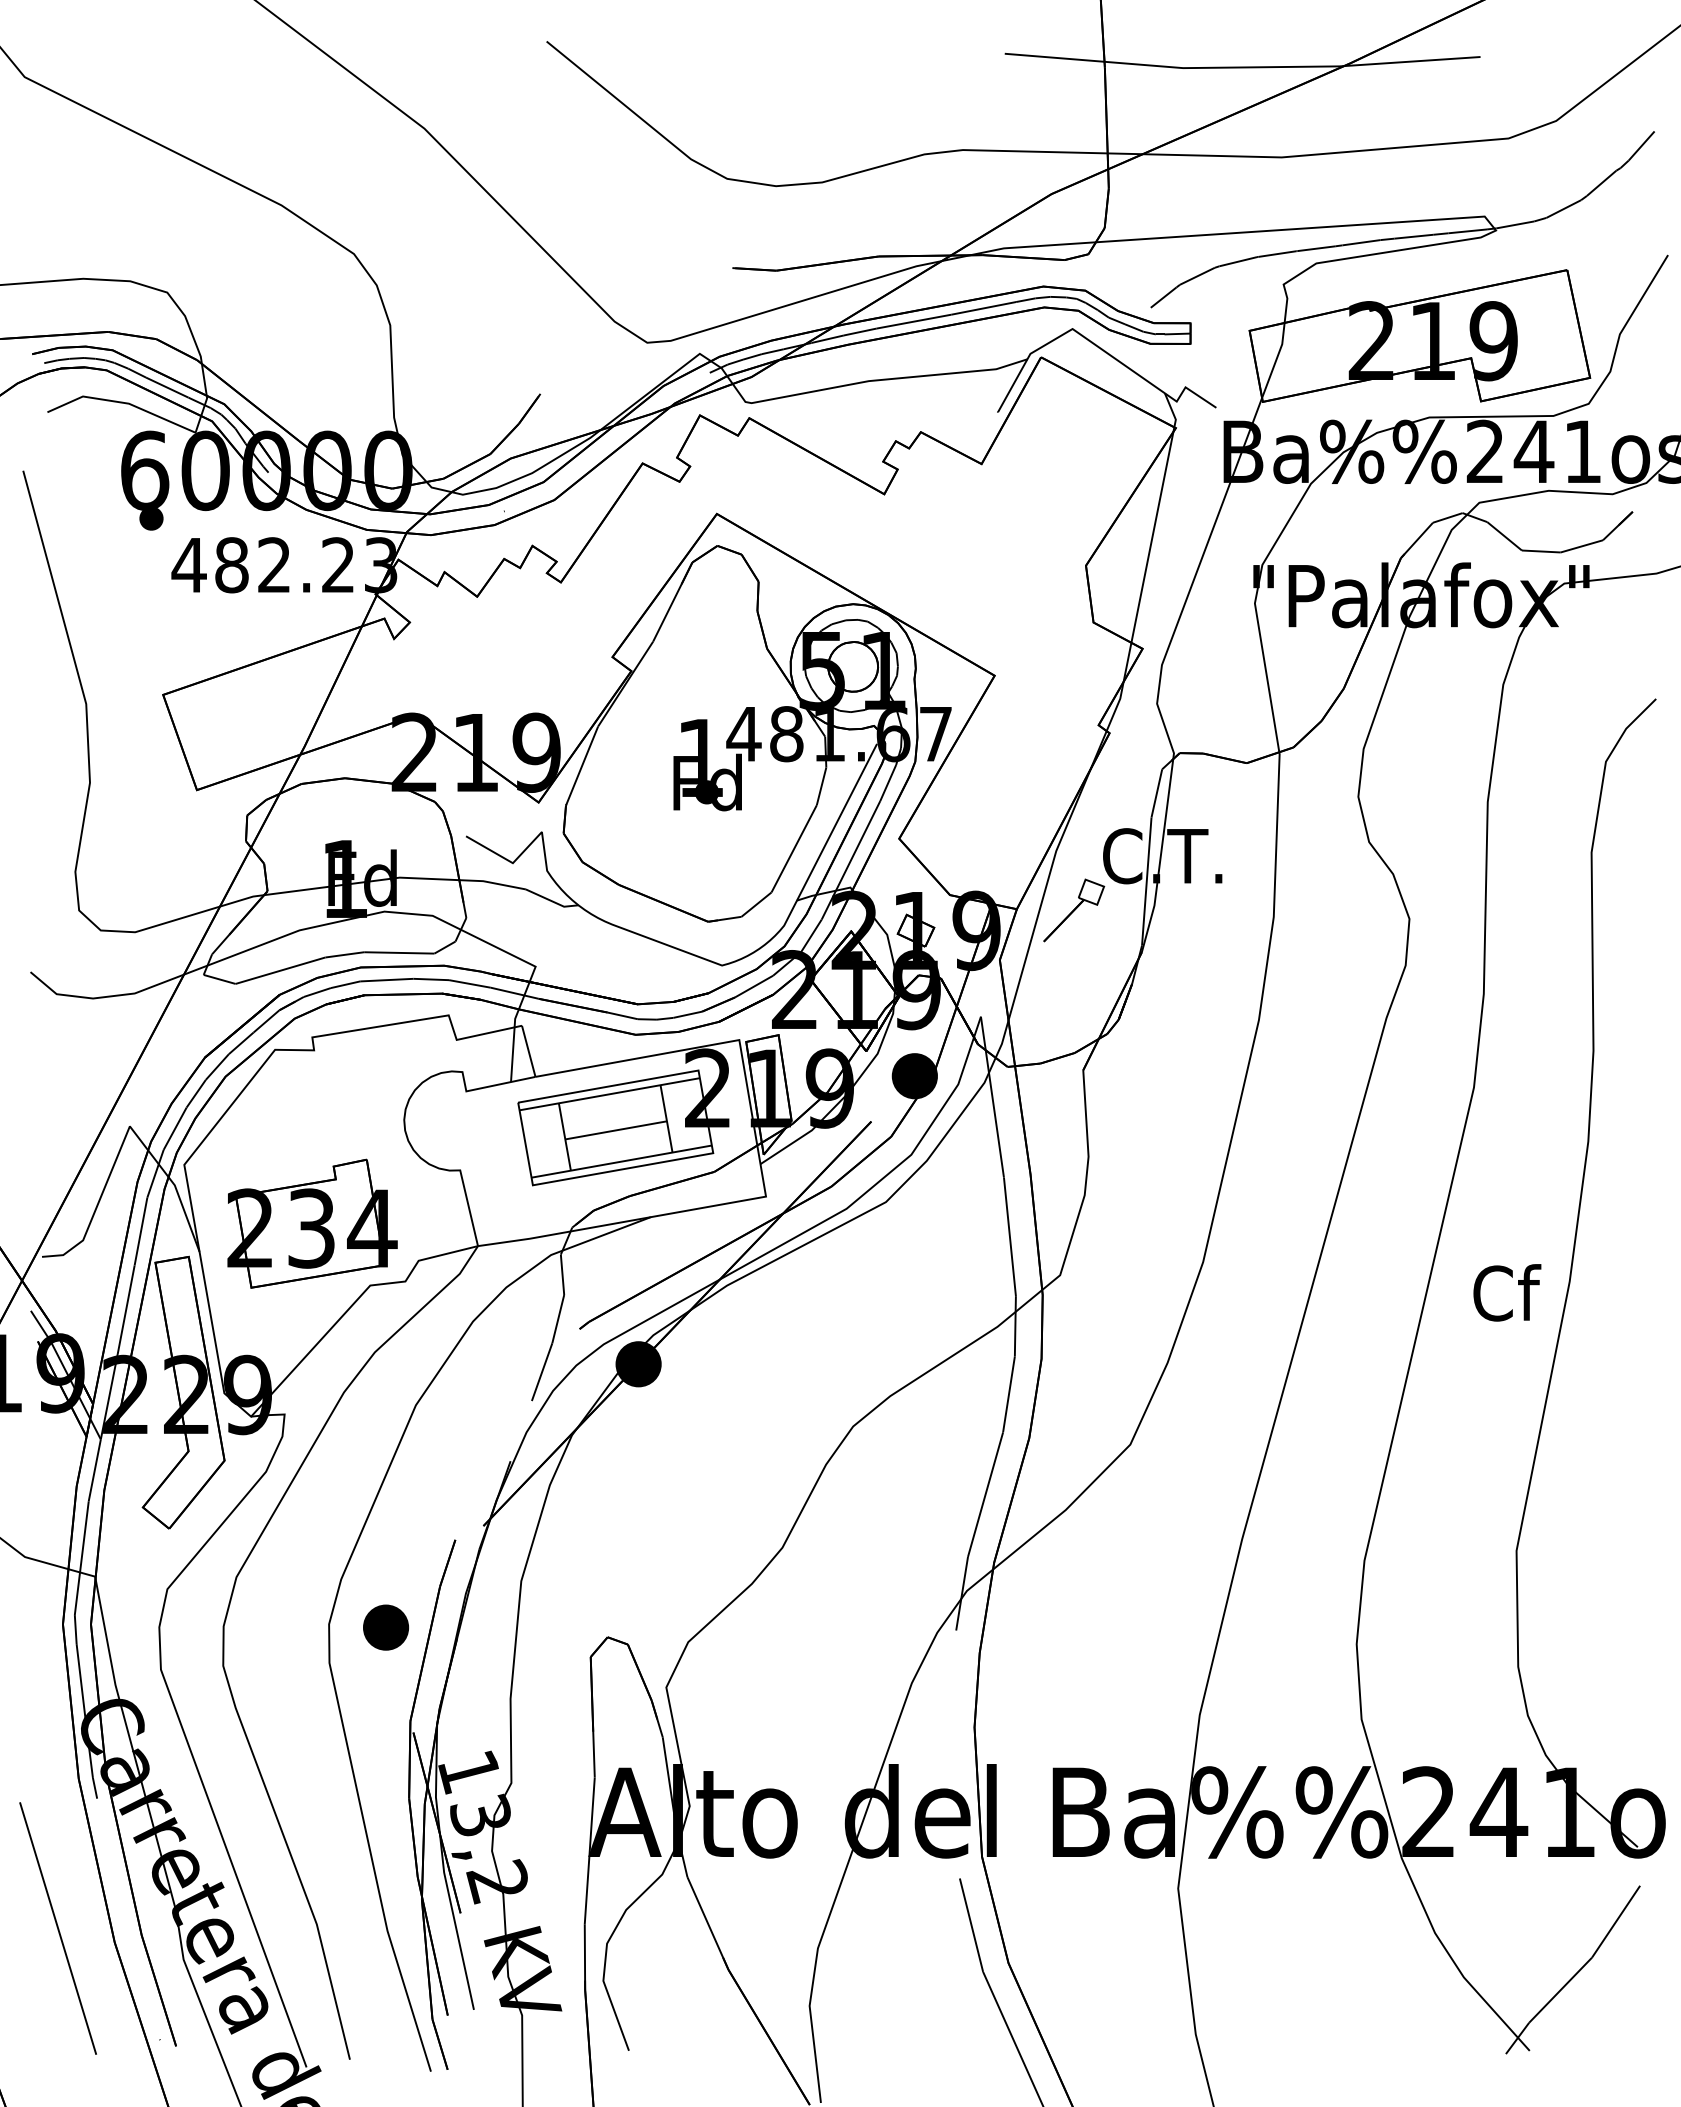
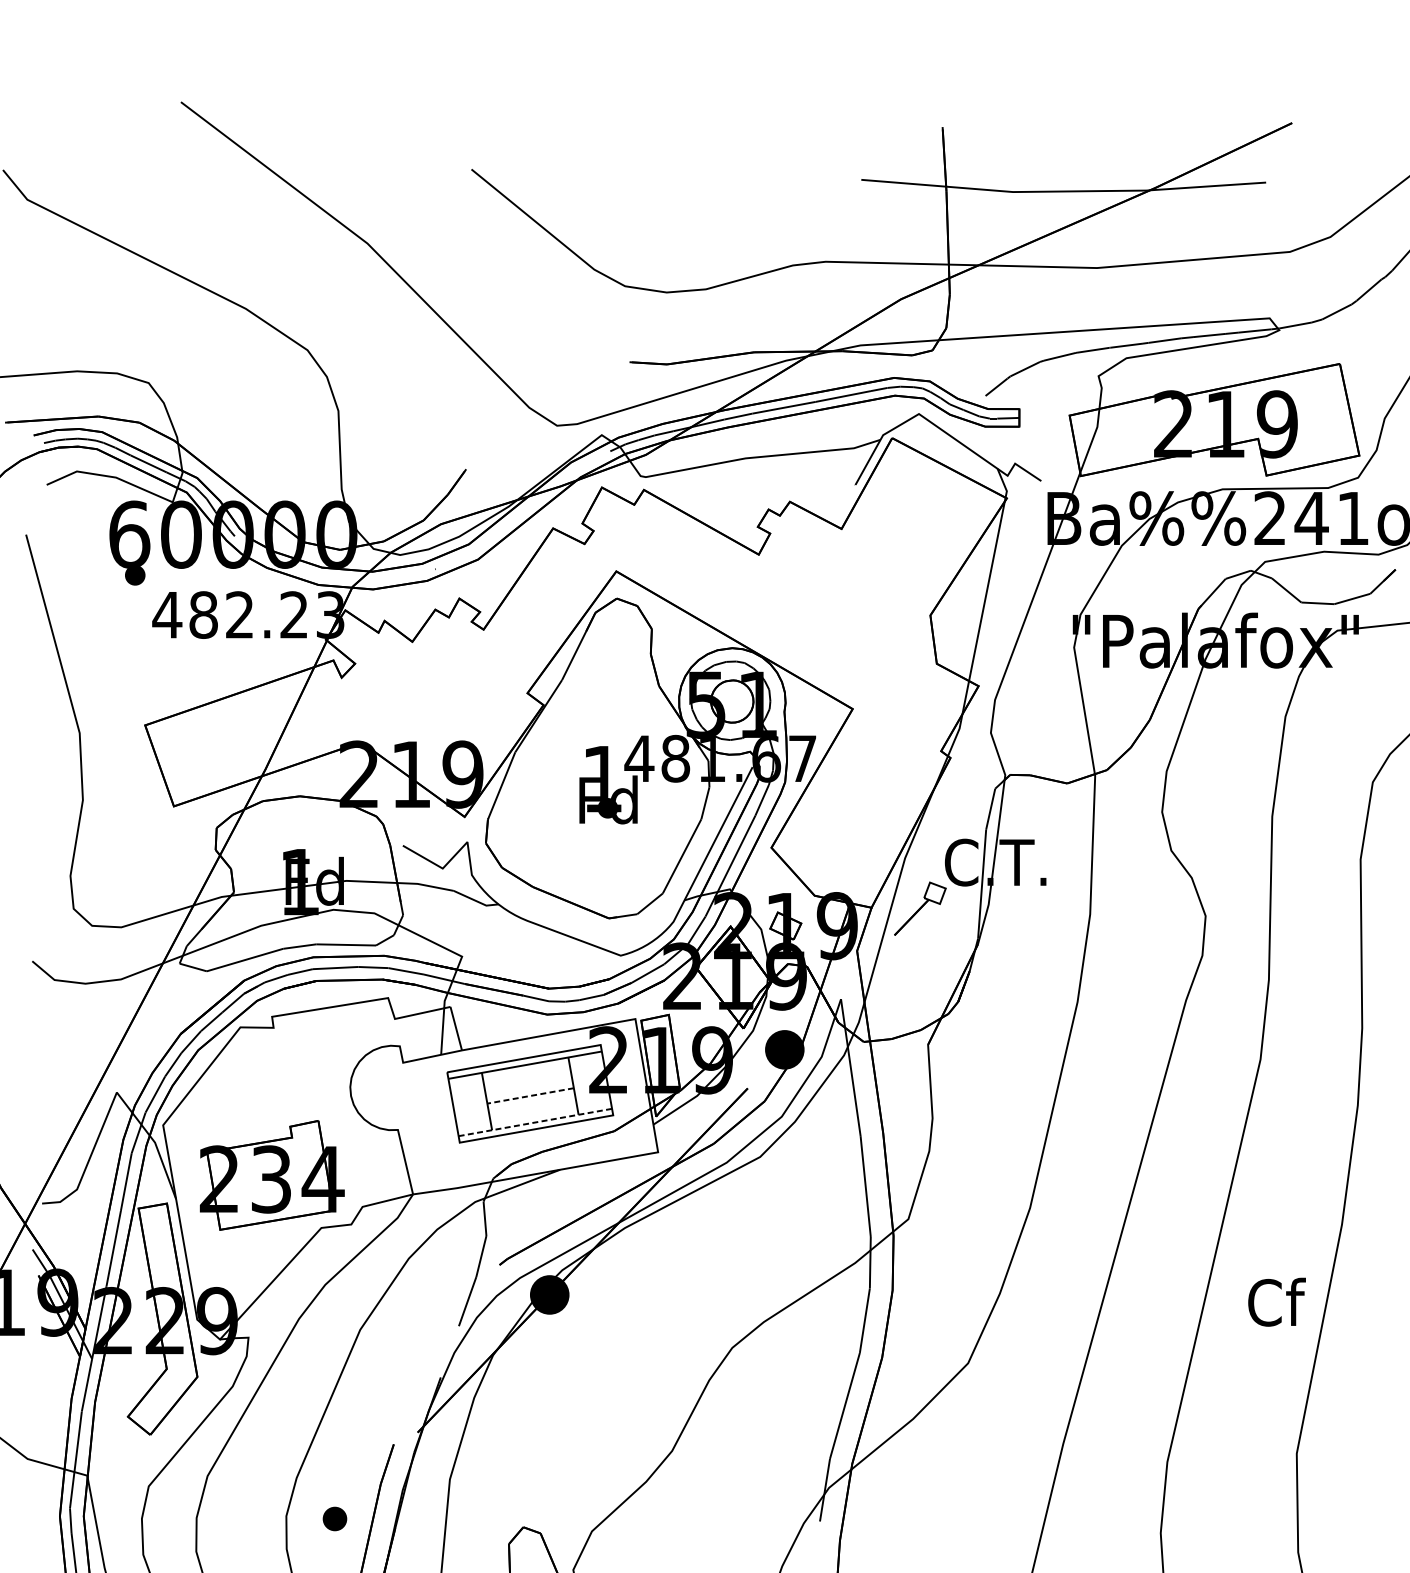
line: (616, 1130) -> (530, 1096), solid -> dashed
line: (621, 1161) -> (535, 1122), solid -> dashed
text: (1507, 1292) -> (1277, 1301), moved
part: (386, 1627) -> (335, 1518), size x0.6

